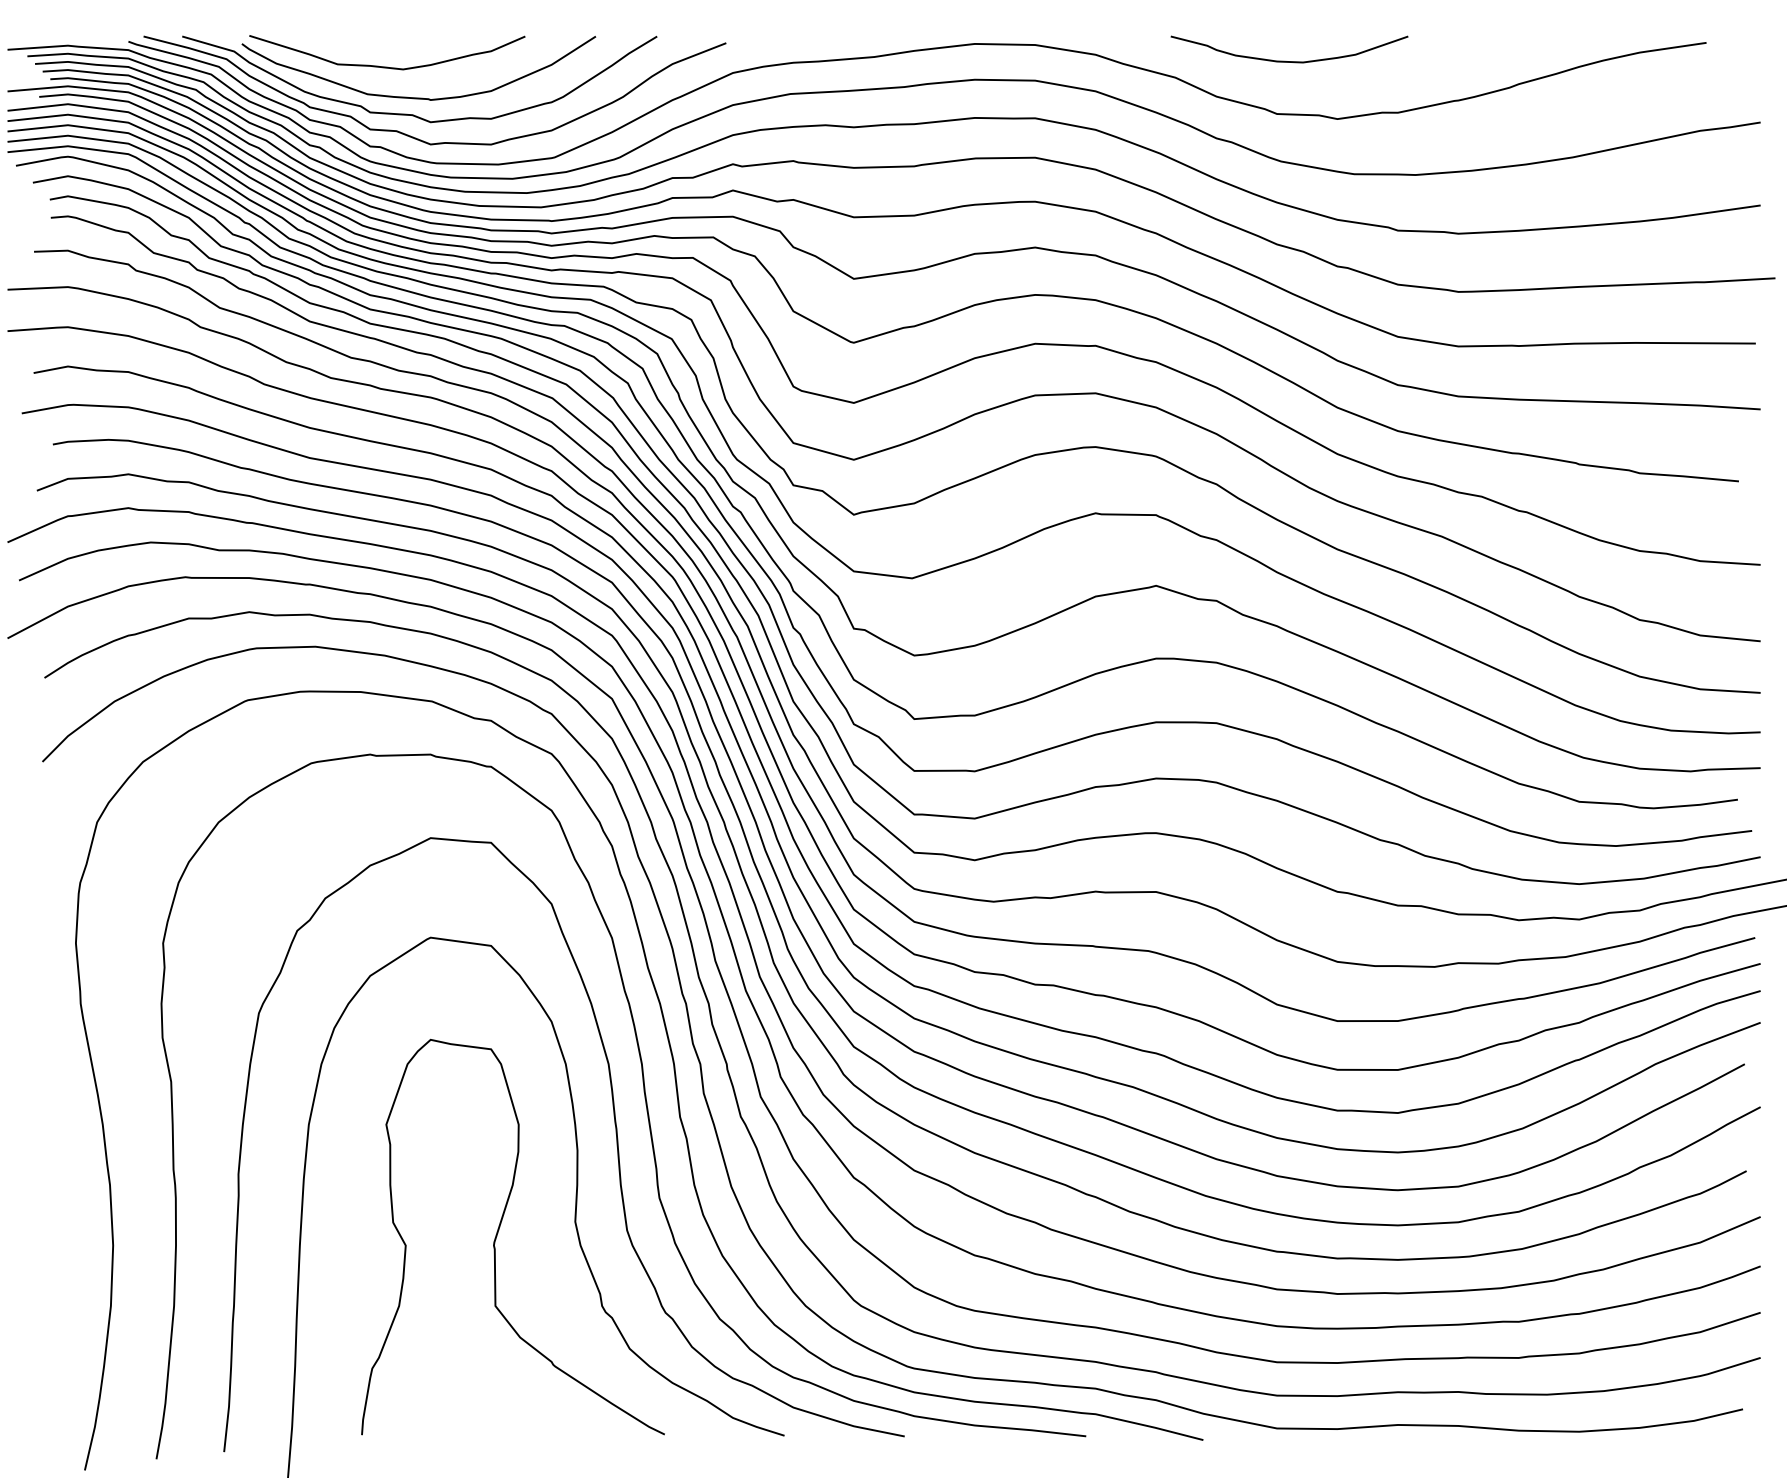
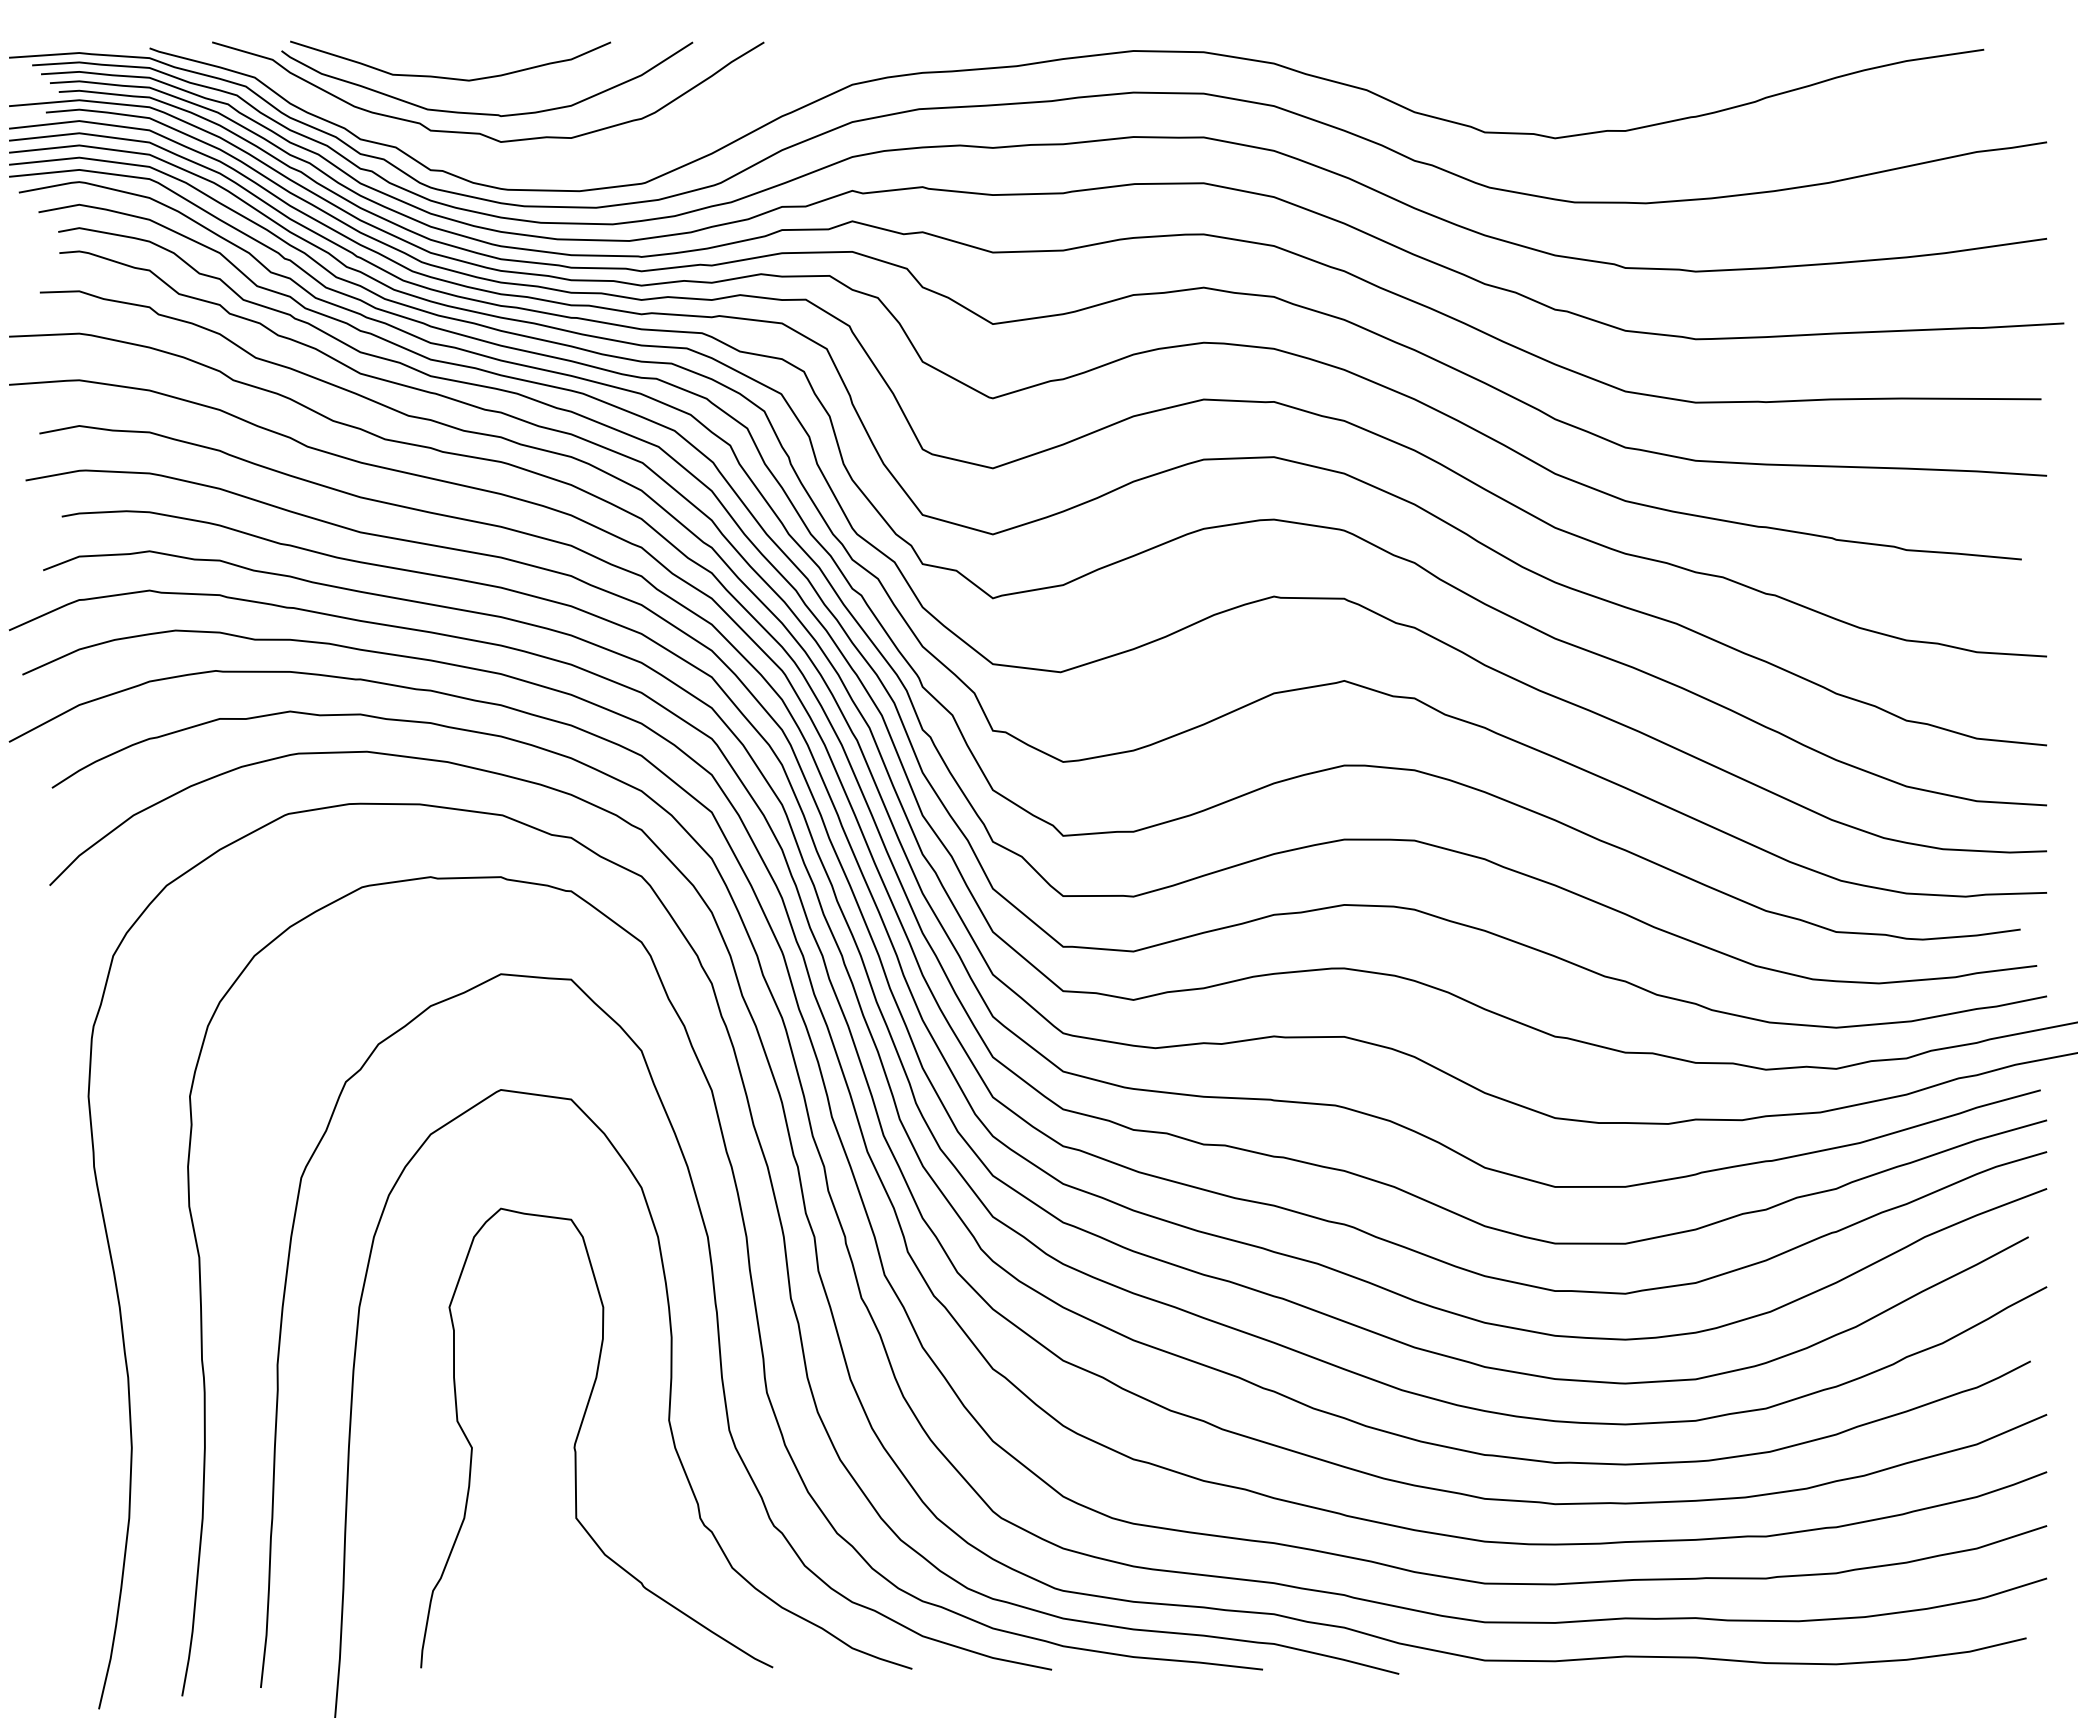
curve: (1286, 60) -> (1495, 70), removed
curve: (417, 138) -> (485, 160), removed

